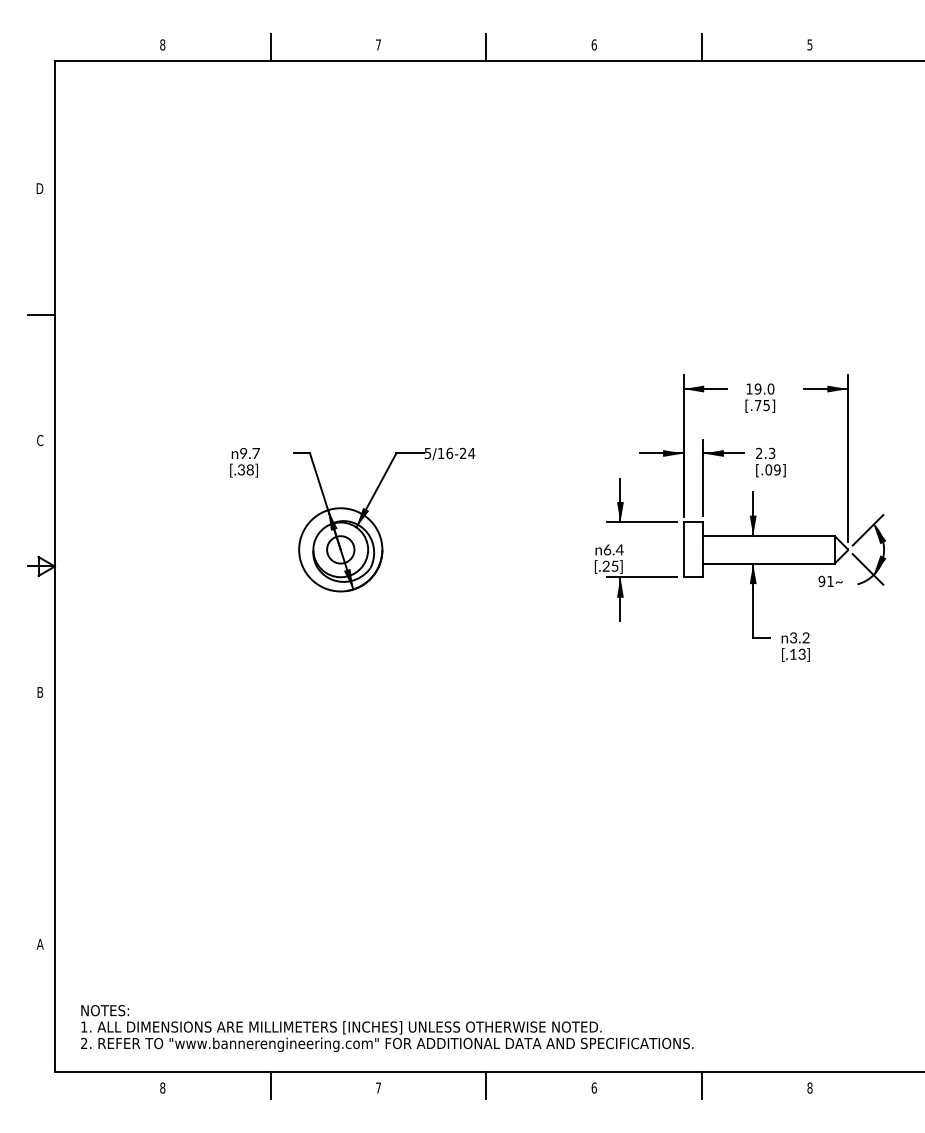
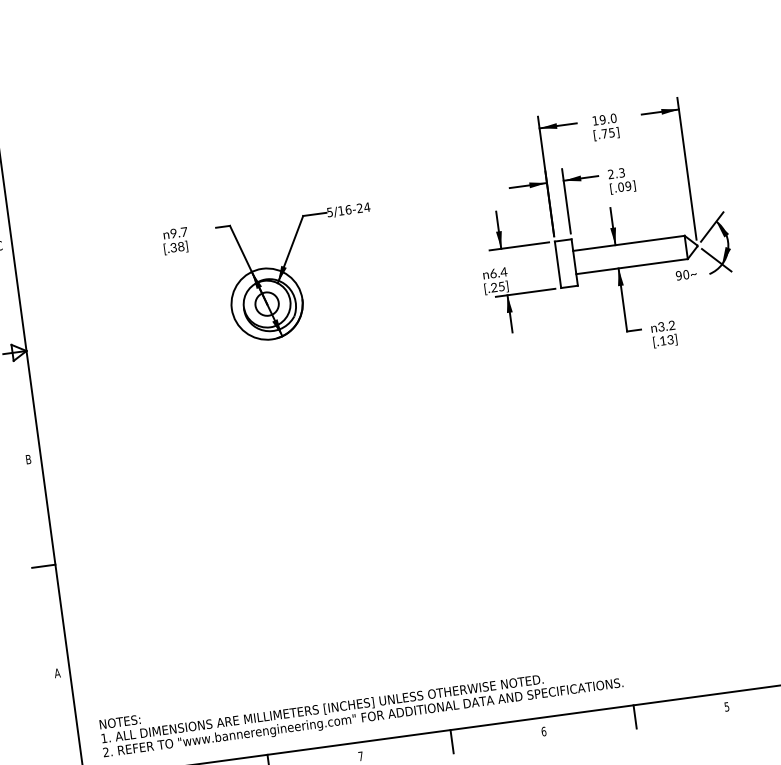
text: (830, 581) -> (686, 274), 91 -> 90
line: (40, 818) -> (43, 566), added
text: (809, 1087) -> (726, 706), 8 -> 5

